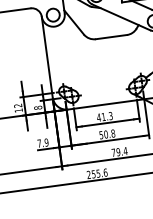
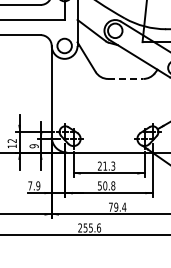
line: (111, 36) -> (125, 78), solid -> dashed
text: (37, 108) -> (33, 146), 8 -> 9
text: (98, 117) -> (99, 165), 41.3 -> 21.3

